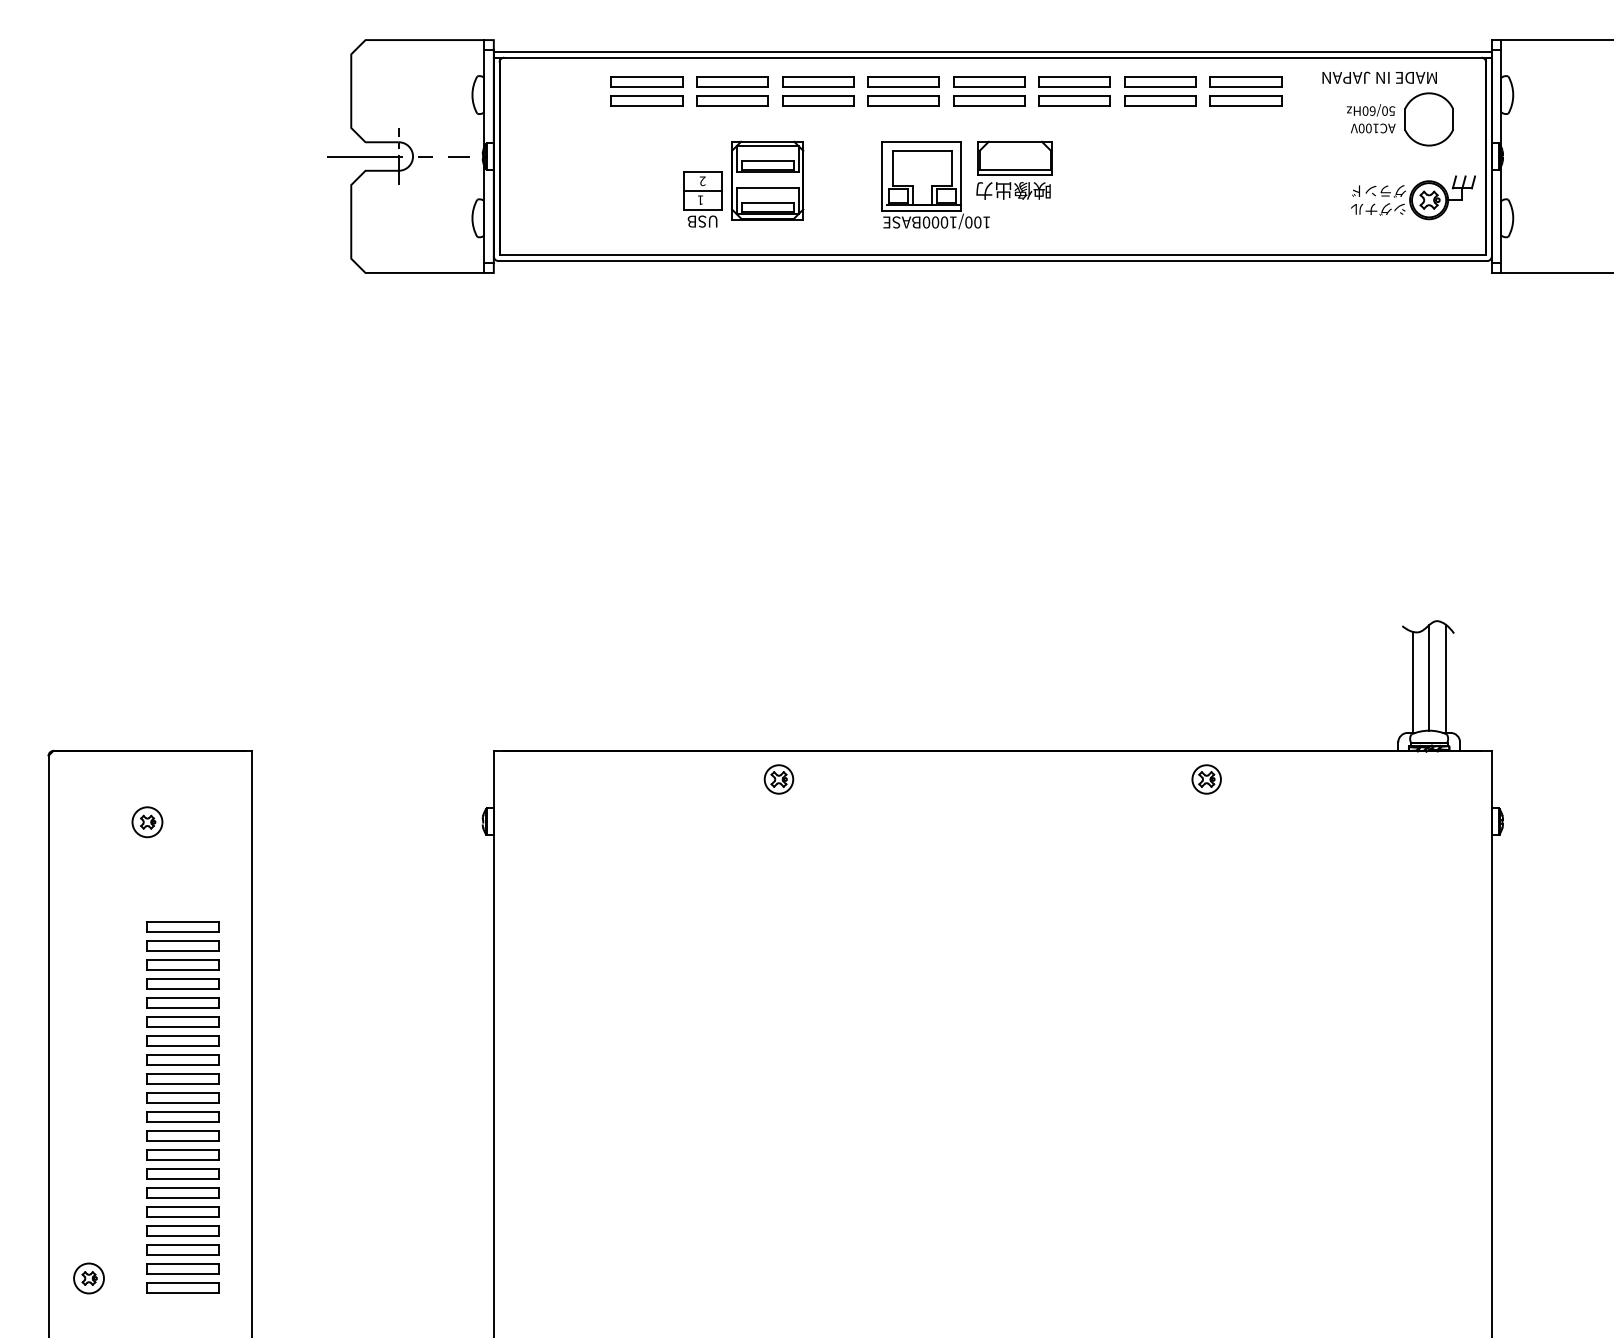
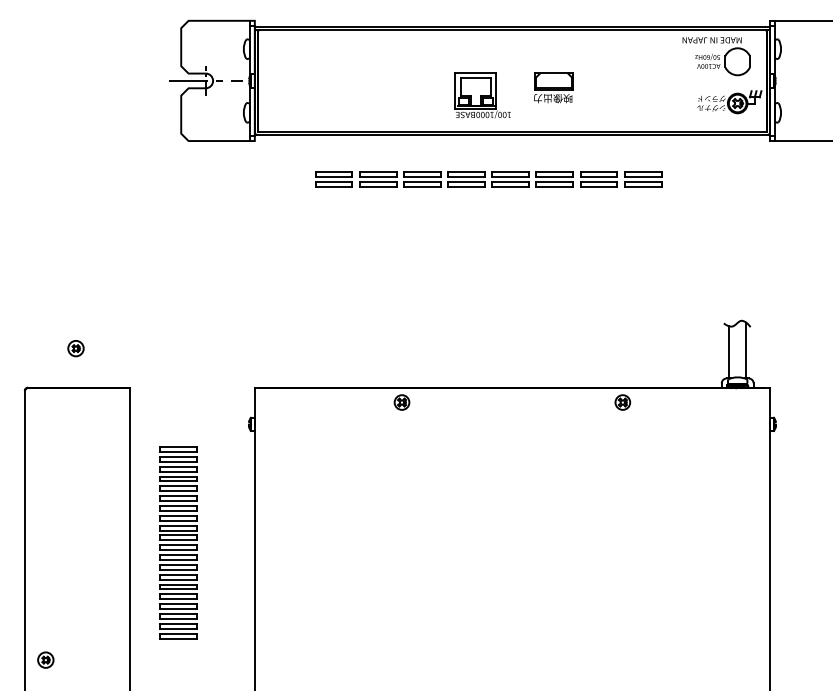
part: (946, 91) -> (488, 179), moved
part: (1014, 169) -> (553, 87), moved
part: (743, 182) -> (383, 94), removed
line: (1428, 676) -> (737, 349), removed
part: (146, 822) -> (75, 348), moved
part: (183, 1106) -> (178, 542), moved

